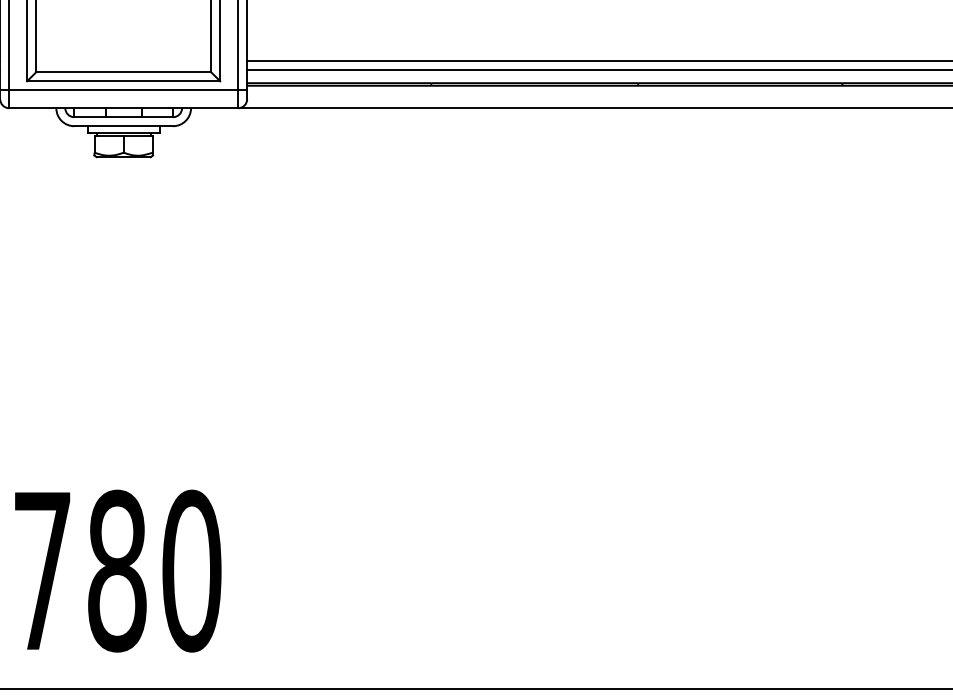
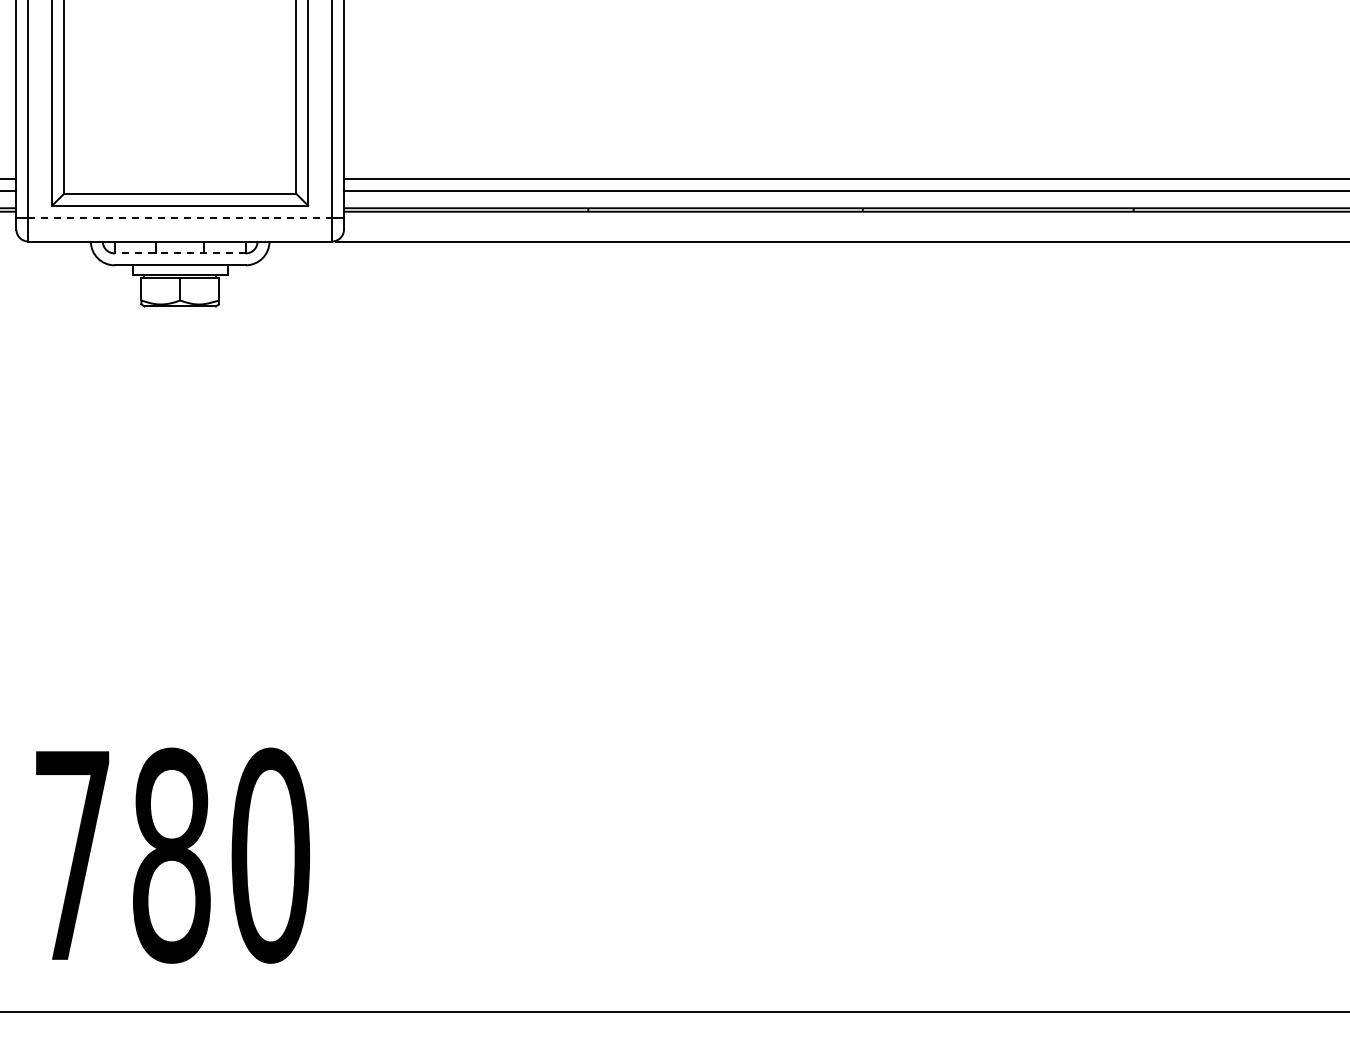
line: (123, 90) -> (180, 217), solid -> dashed
line: (123, 117) -> (180, 253), solid -> dashed

